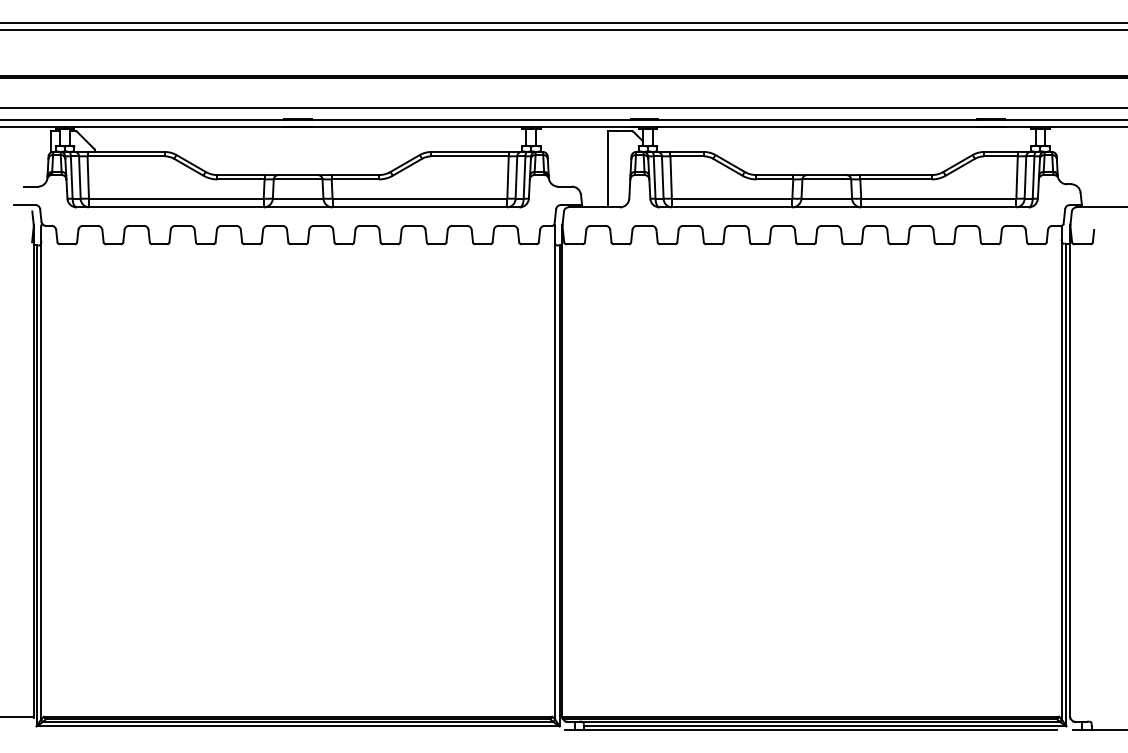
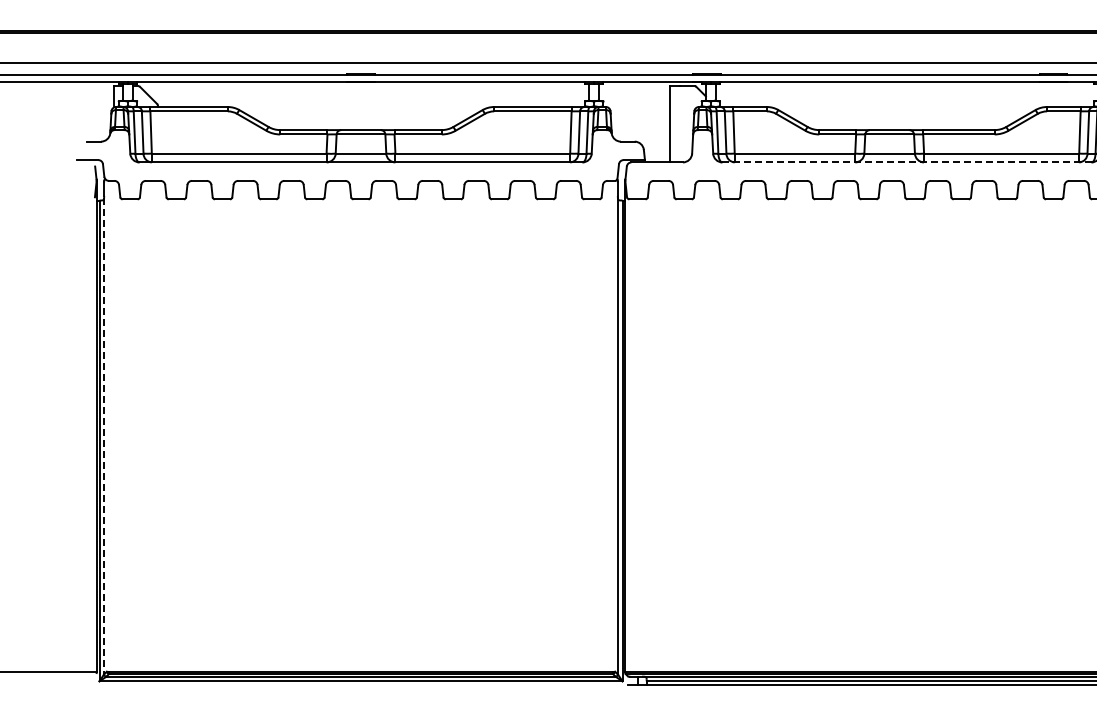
line: (844, 207) -> (907, 162), solid -> dashed
line: (41, 481) -> (104, 436), solid -> dashed

